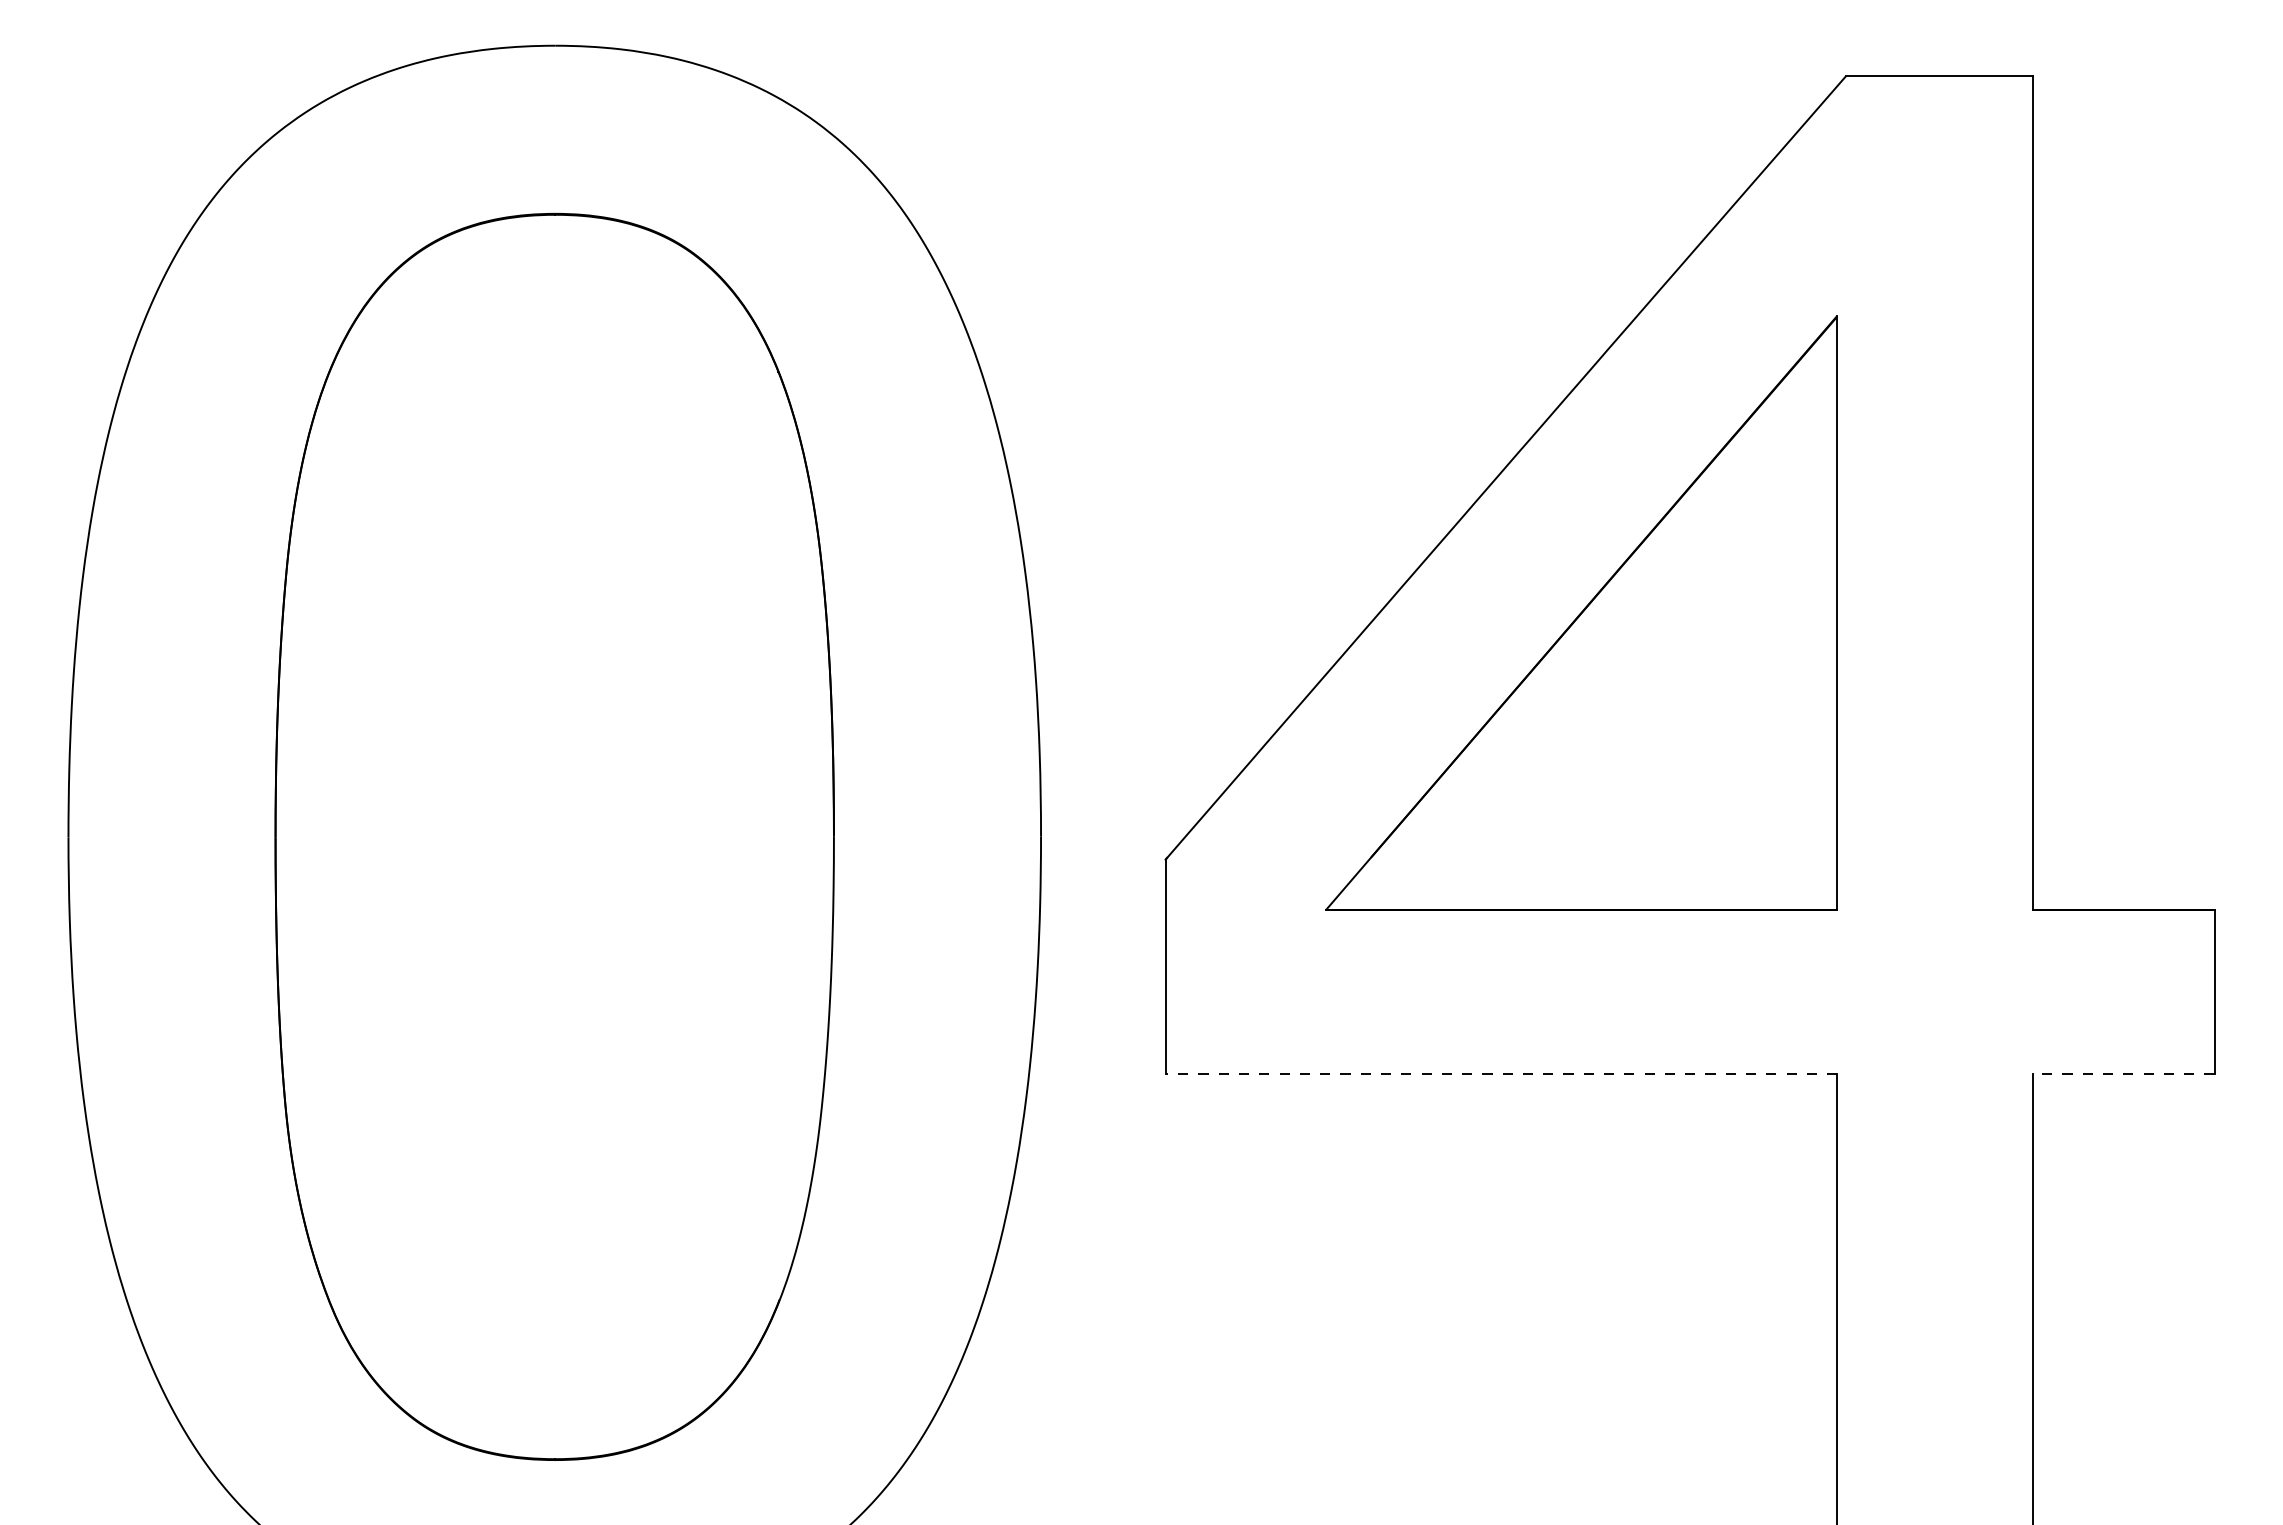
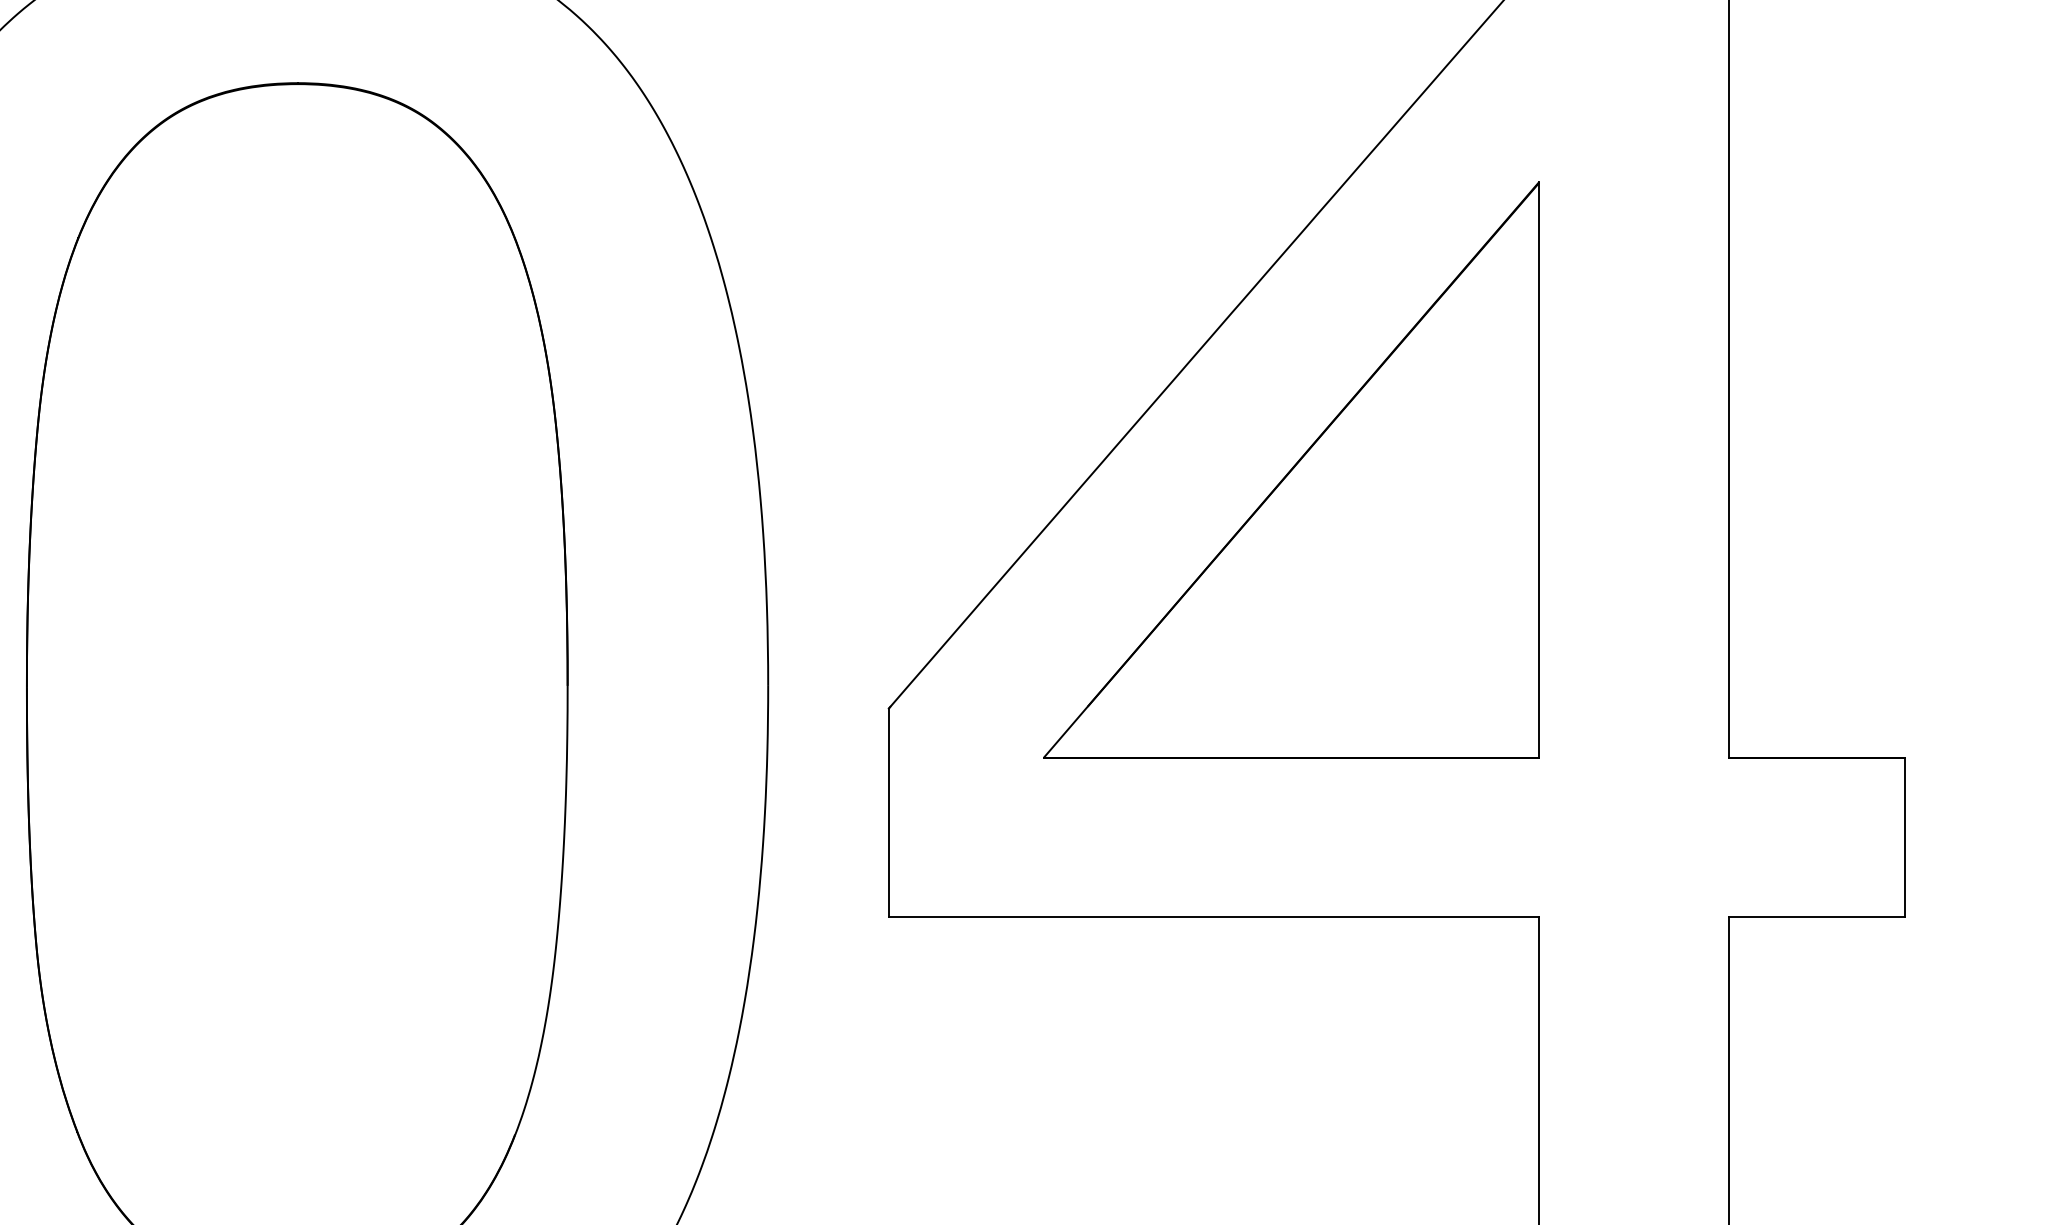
line: (1501, 1074) -> (1214, 916), dashed -> solid
line: (2123, 1074) -> (1816, 916), dashed -> solid

